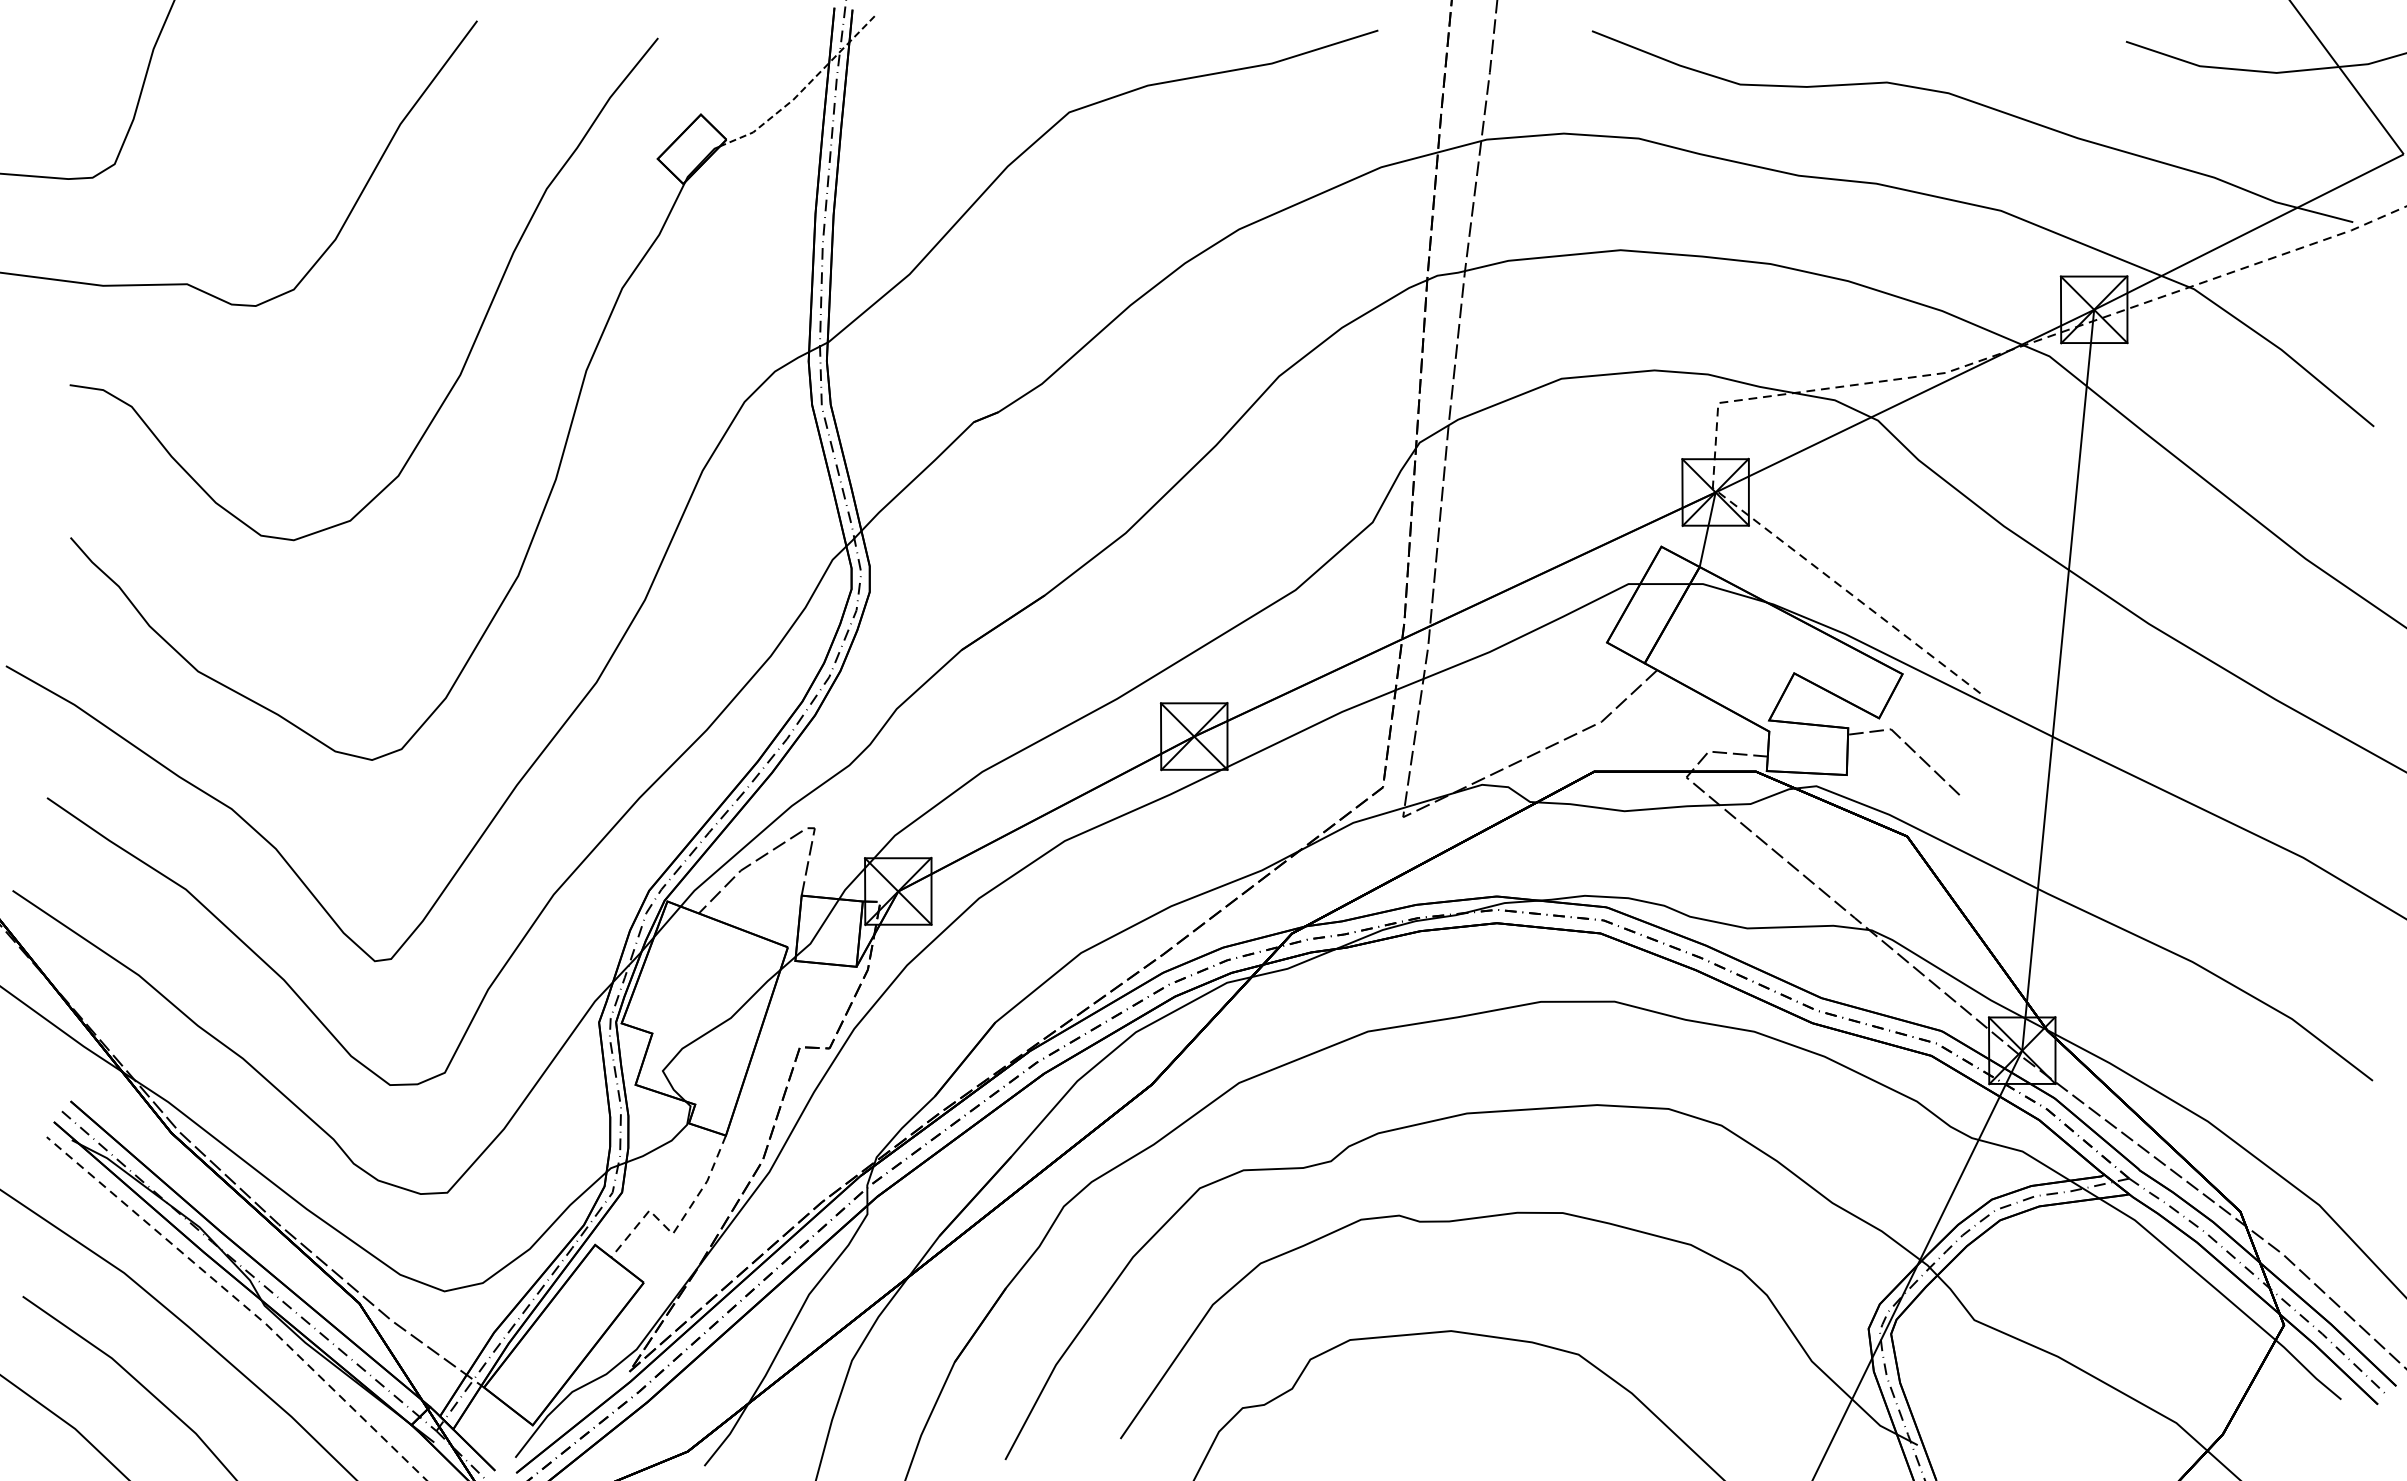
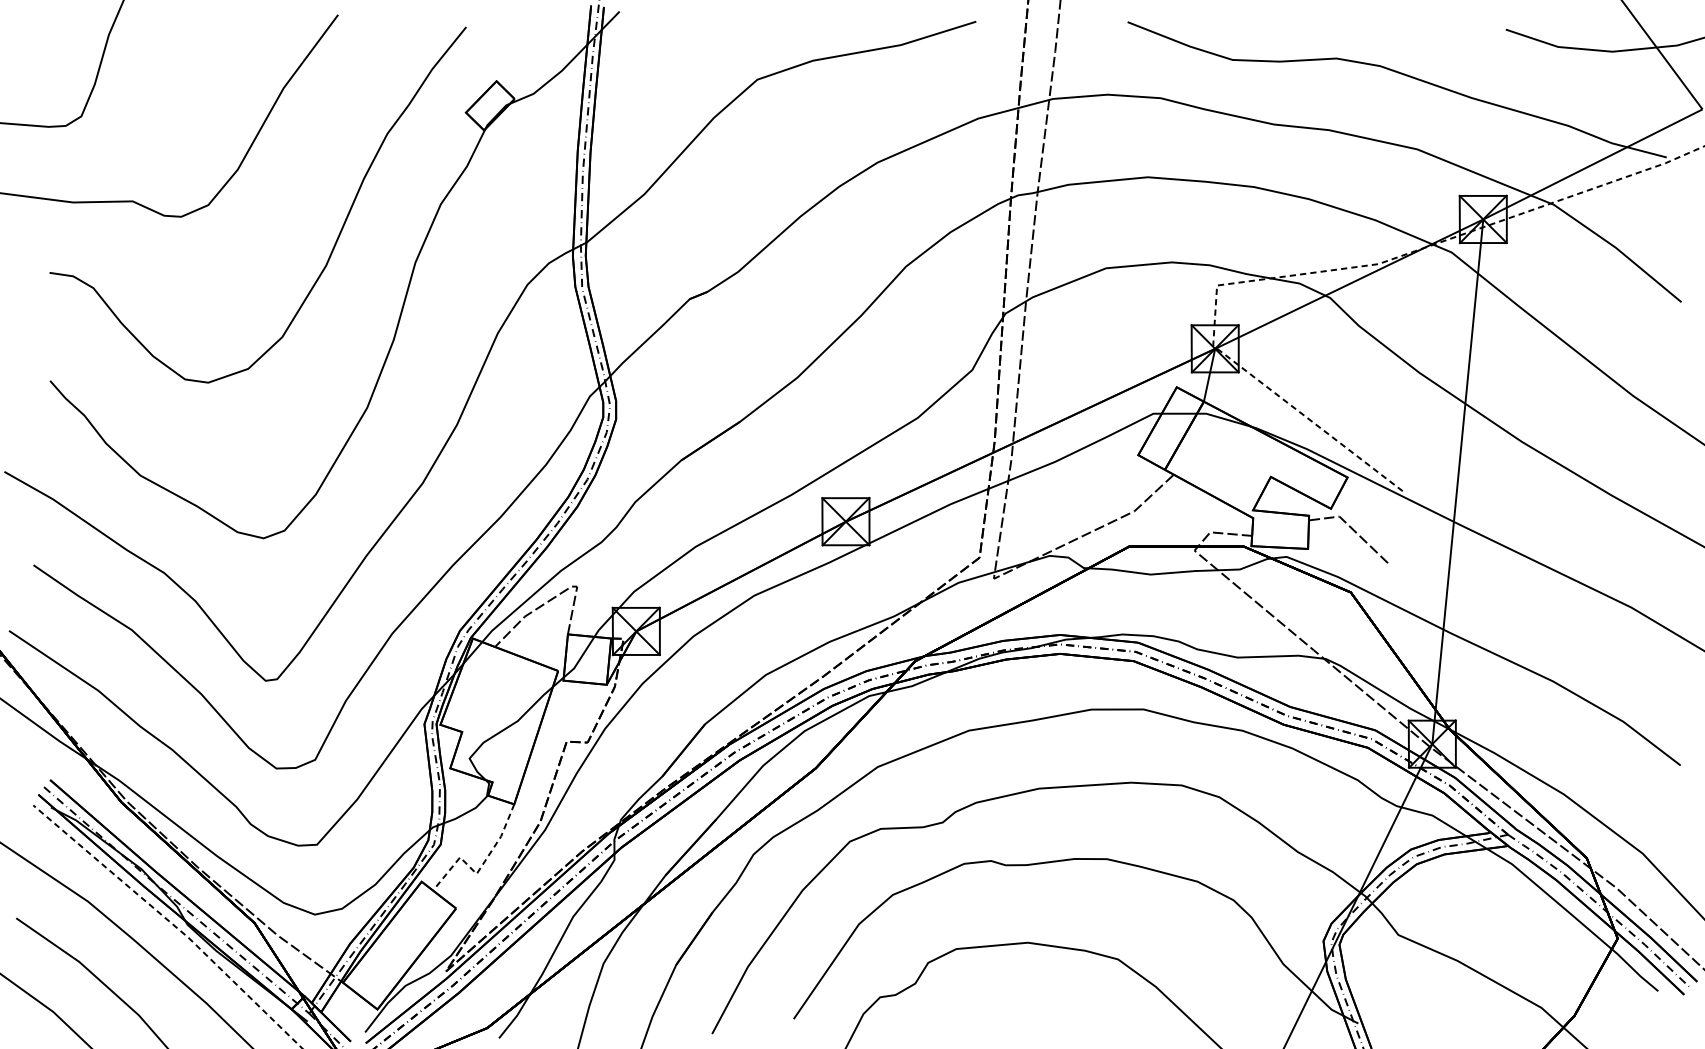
line: (802, 90) -> (568, 64), dashed -> solid

